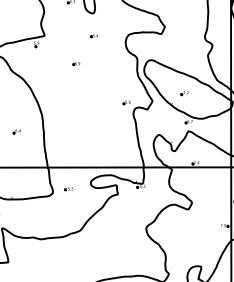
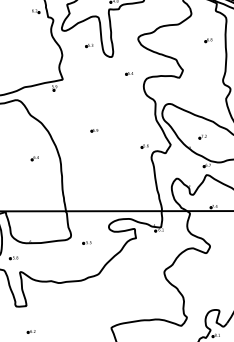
part: (94, 35) -> (129, 73), moved
part: (76, 63) -> (94, 130), moved
part: (16, 131) -> (34, 158), moved
part: (68, 188) -> (86, 242), moved

